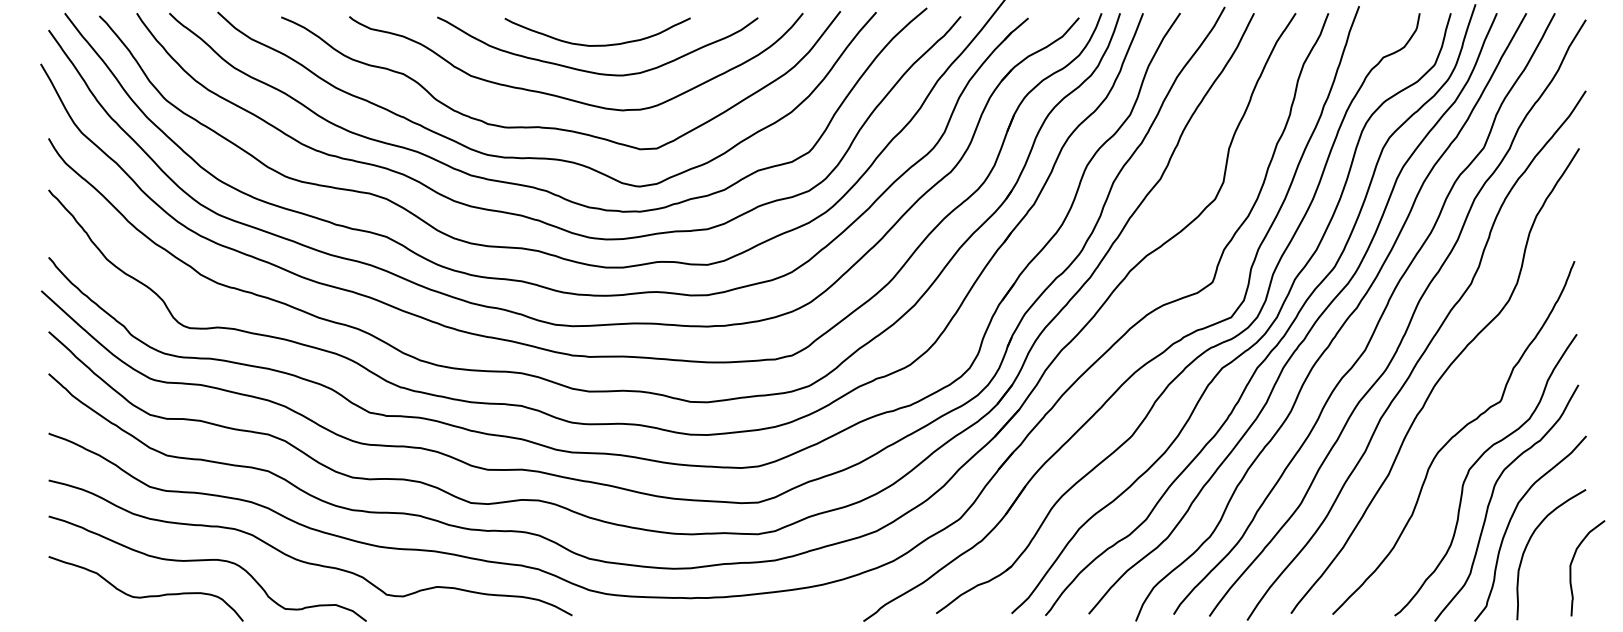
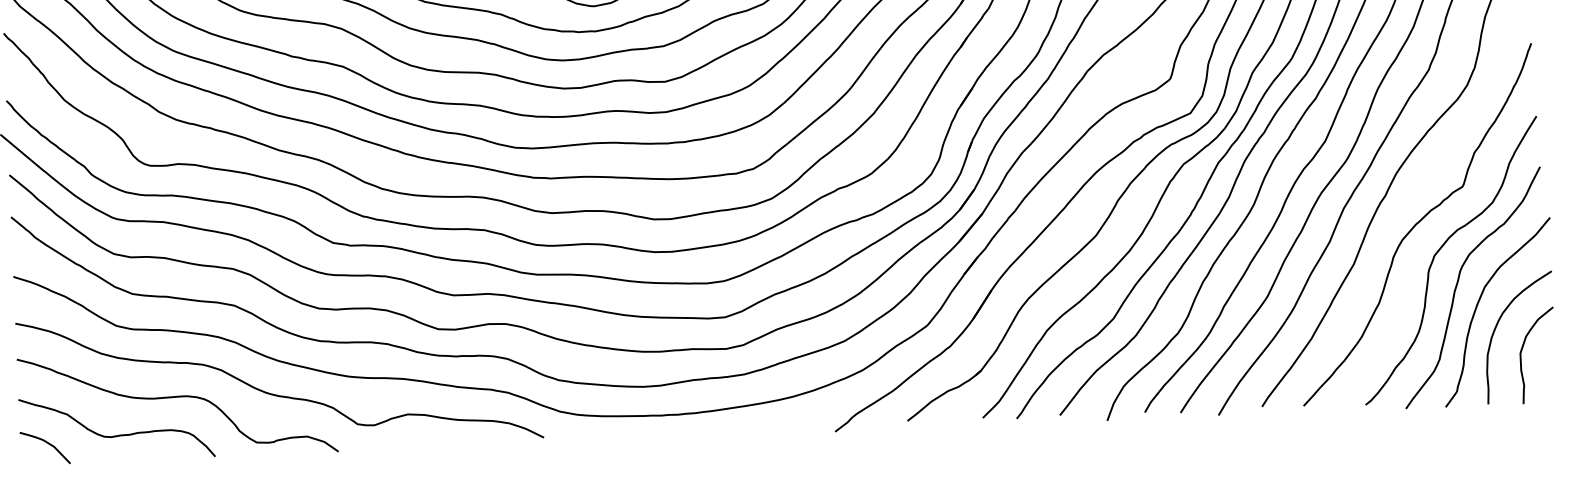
curve: (1572, 563) -> (1522, 351), moved
curve: (76, 602) -> (48, 444), added

